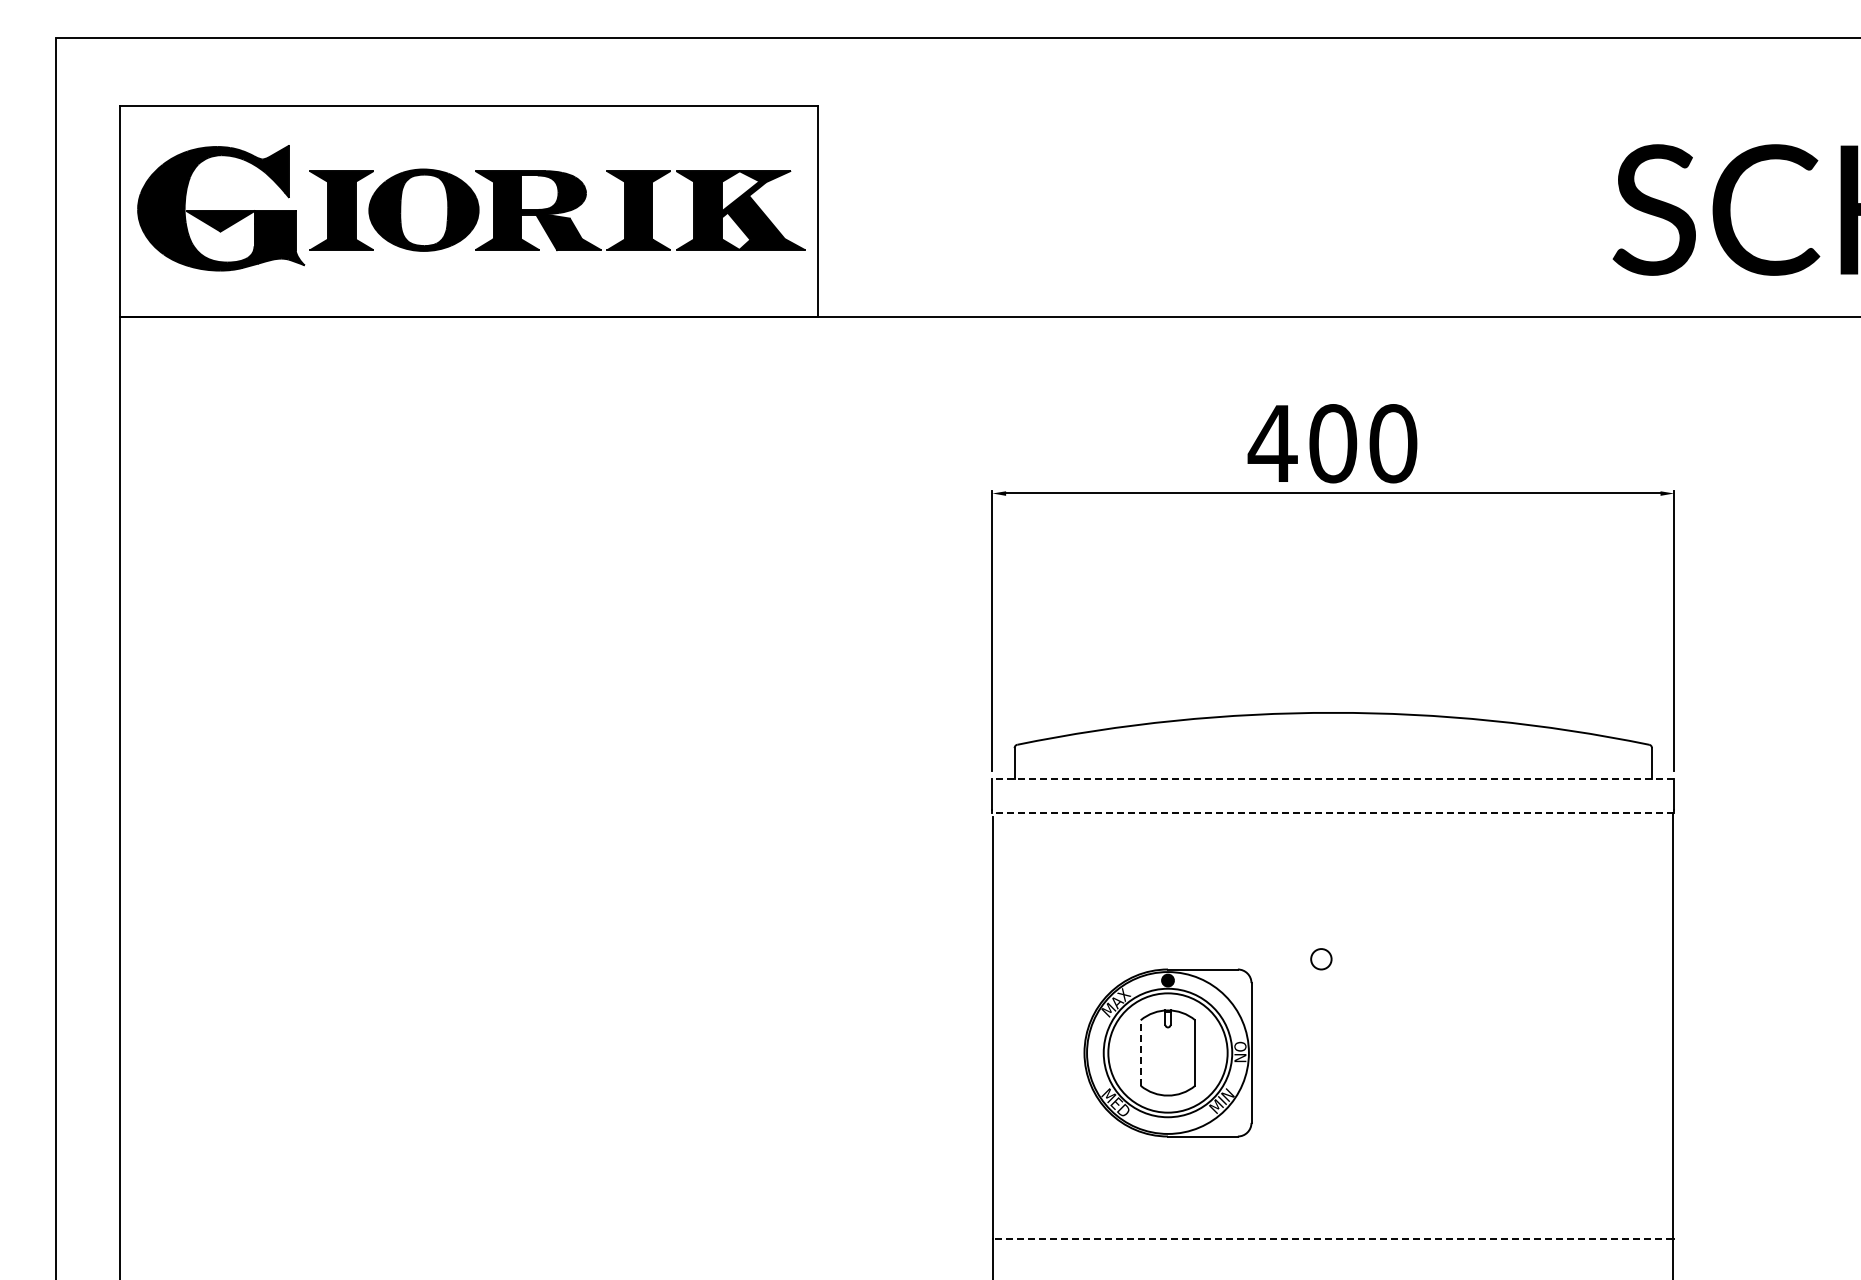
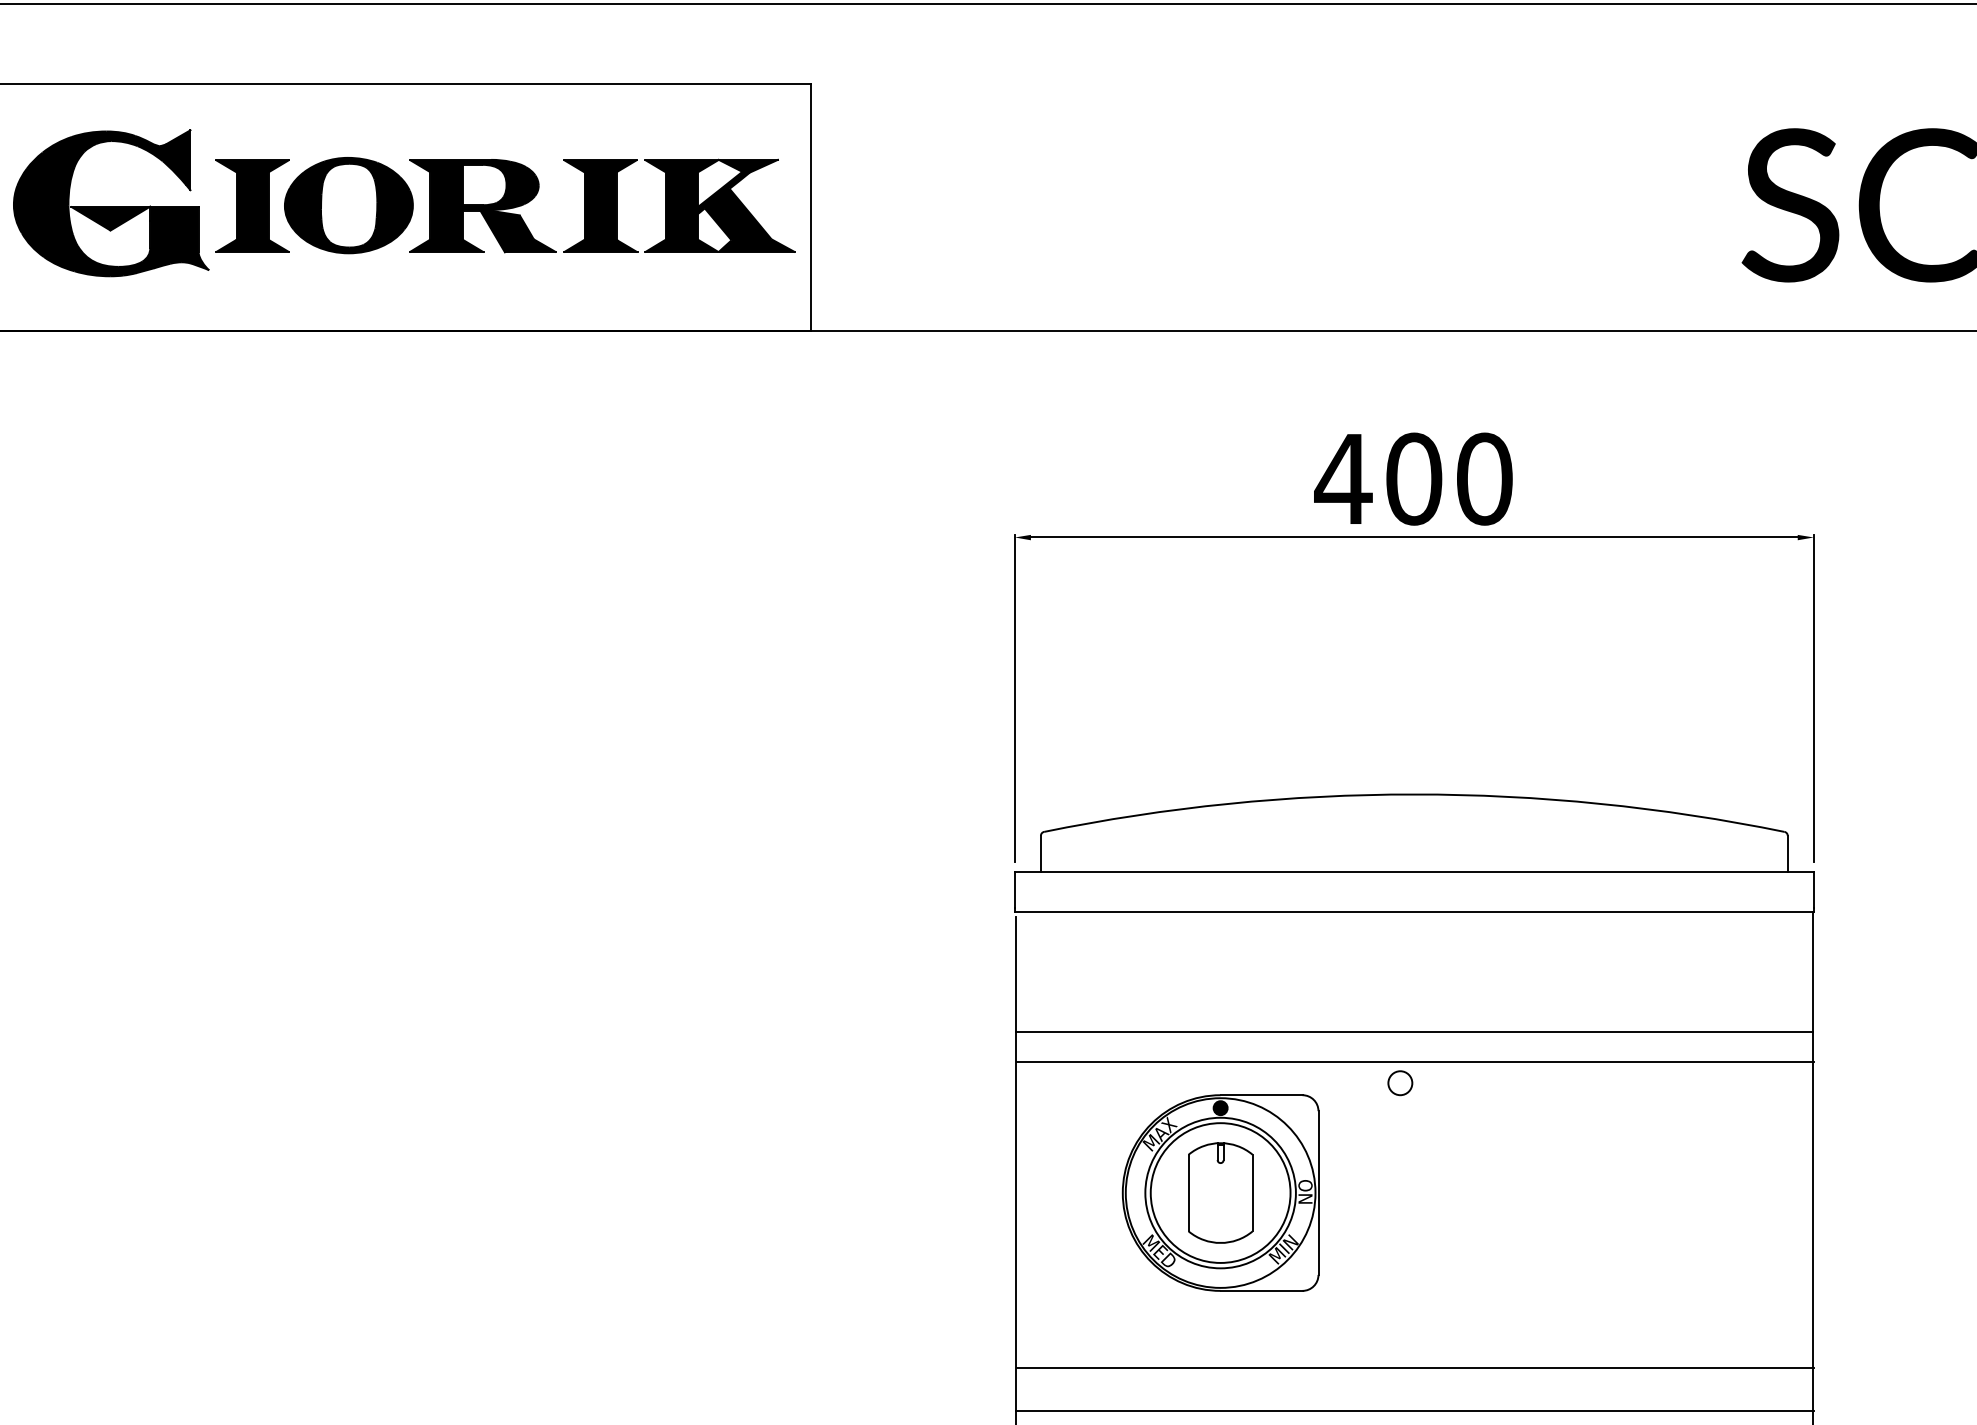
line: (1333, 779) -> (1414, 872), dashed -> solid
line: (1333, 813) -> (1414, 912), dashed -> solid
line: (1333, 915) -> (1414, 1031), added
line: (1334, 941) -> (1415, 1062), added
line: (1140, 1052) -> (1188, 1192), dashed -> solid
line: (1334, 1202) -> (1415, 1368), added
line: (1332, 1239) -> (1413, 1411), dashed -> solid

